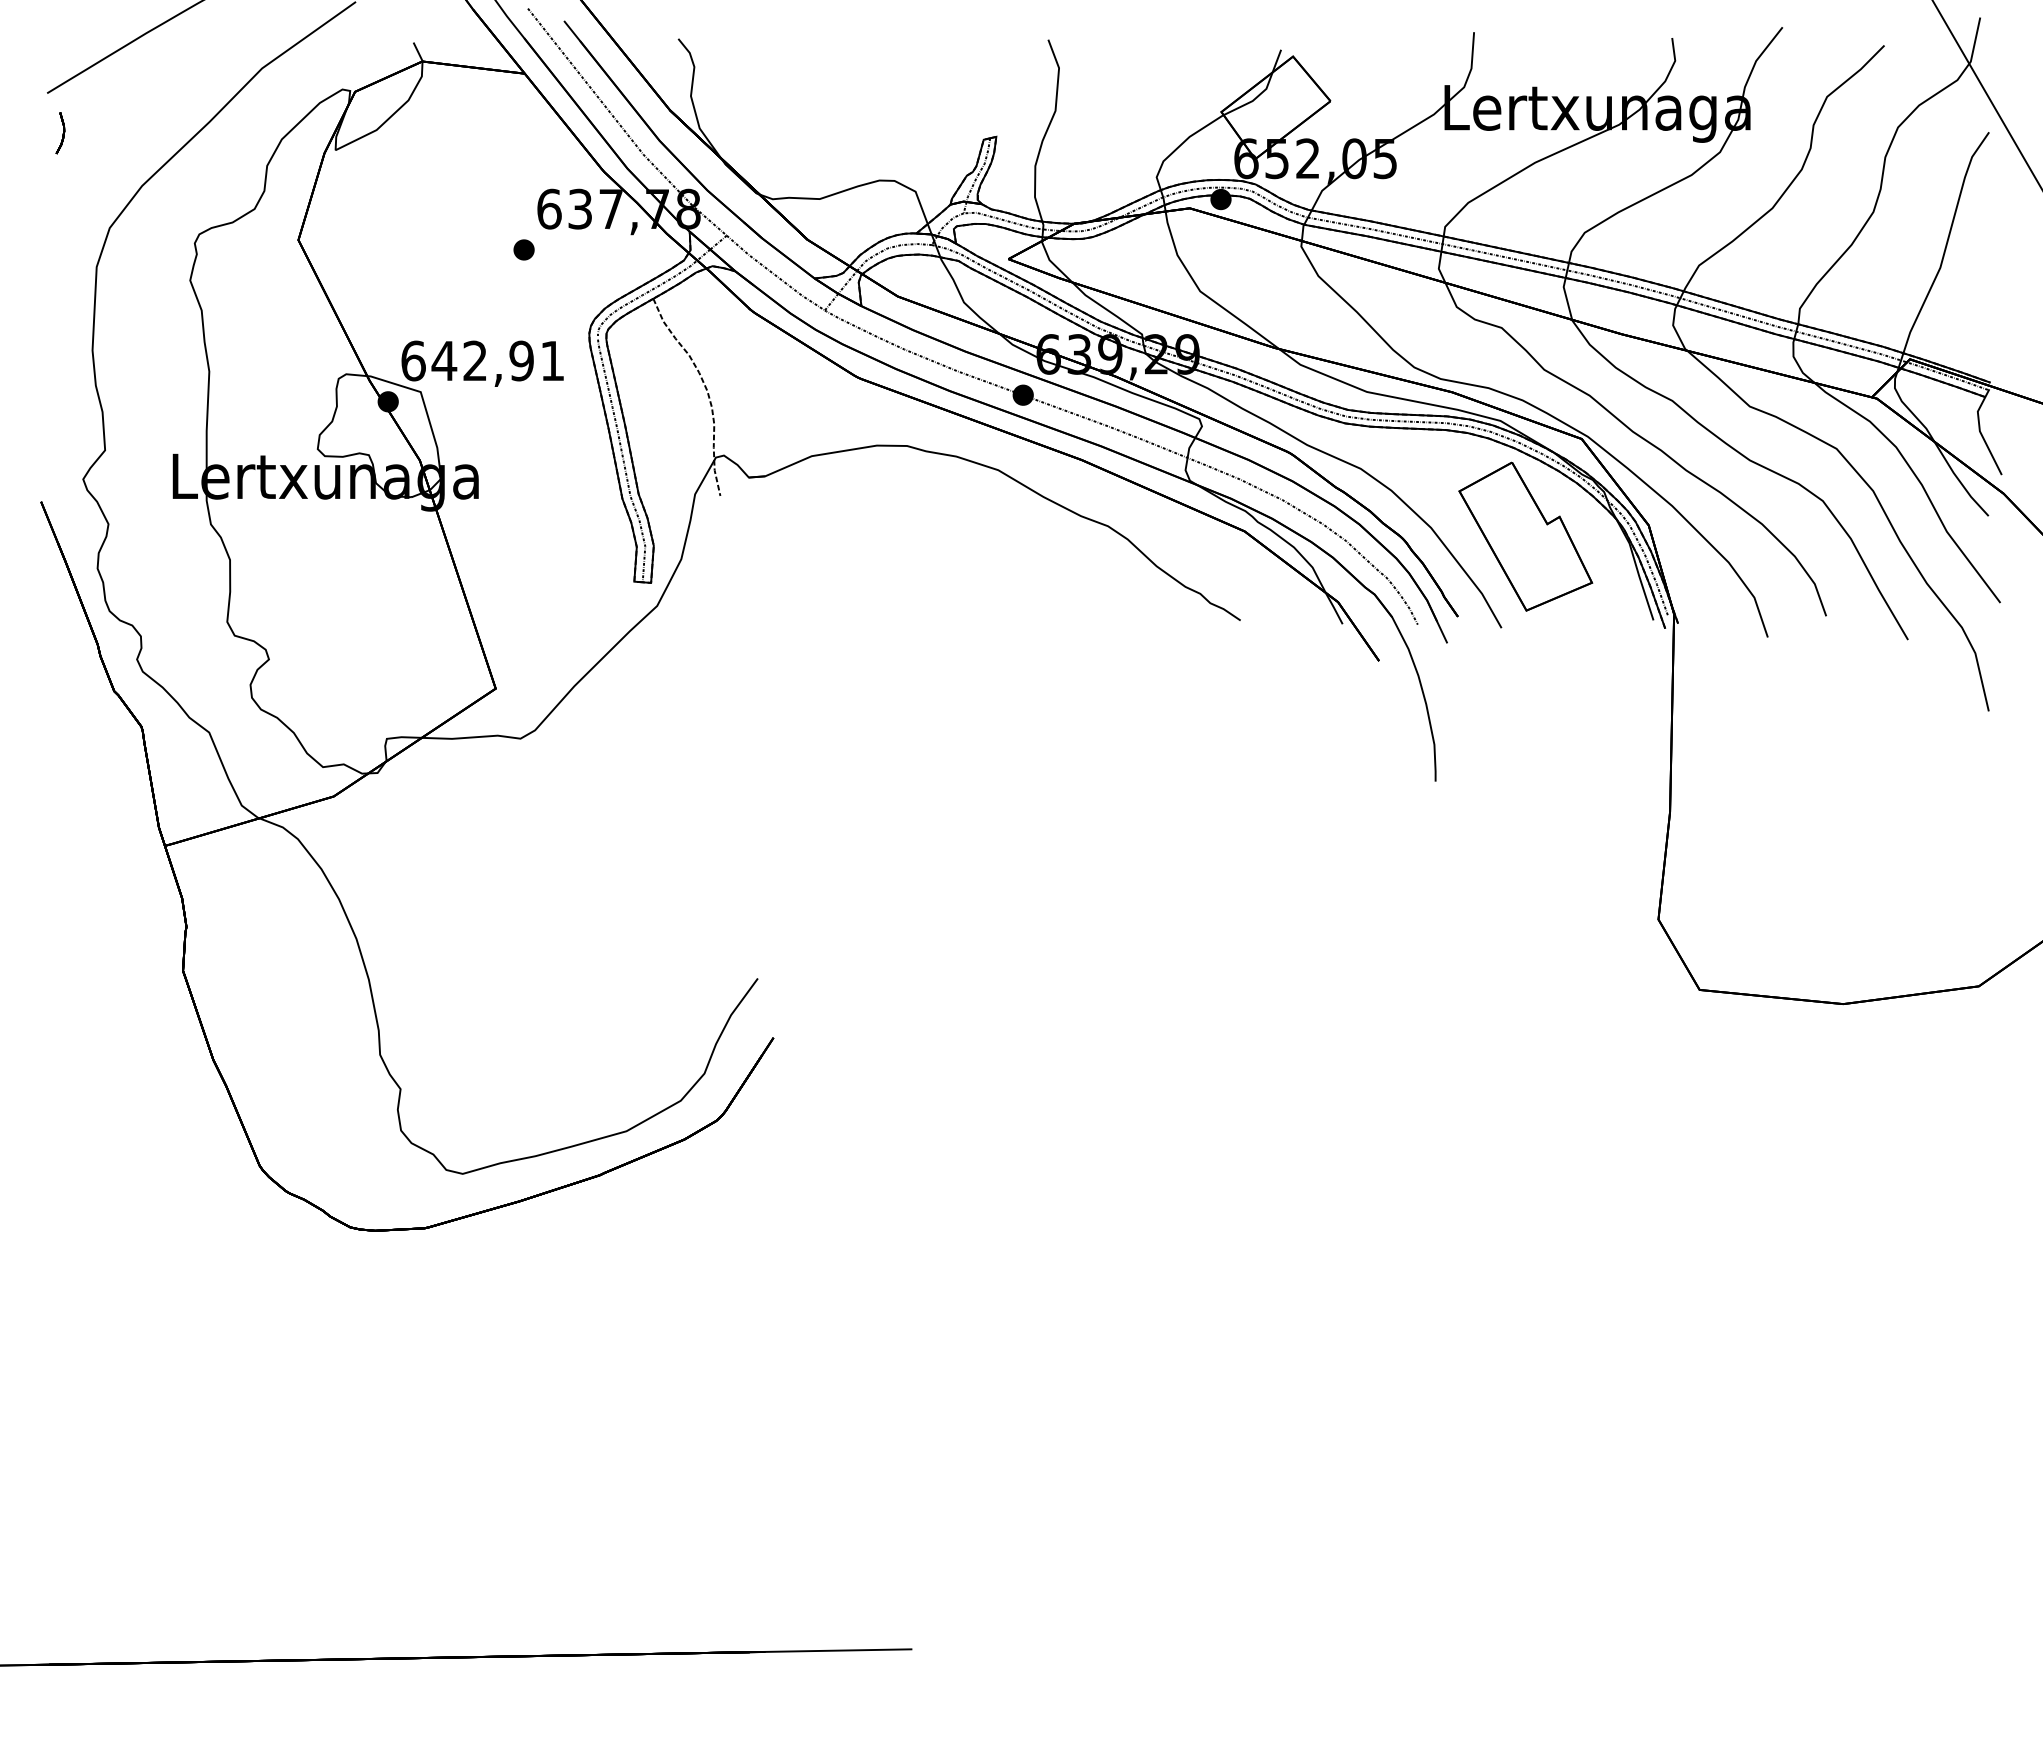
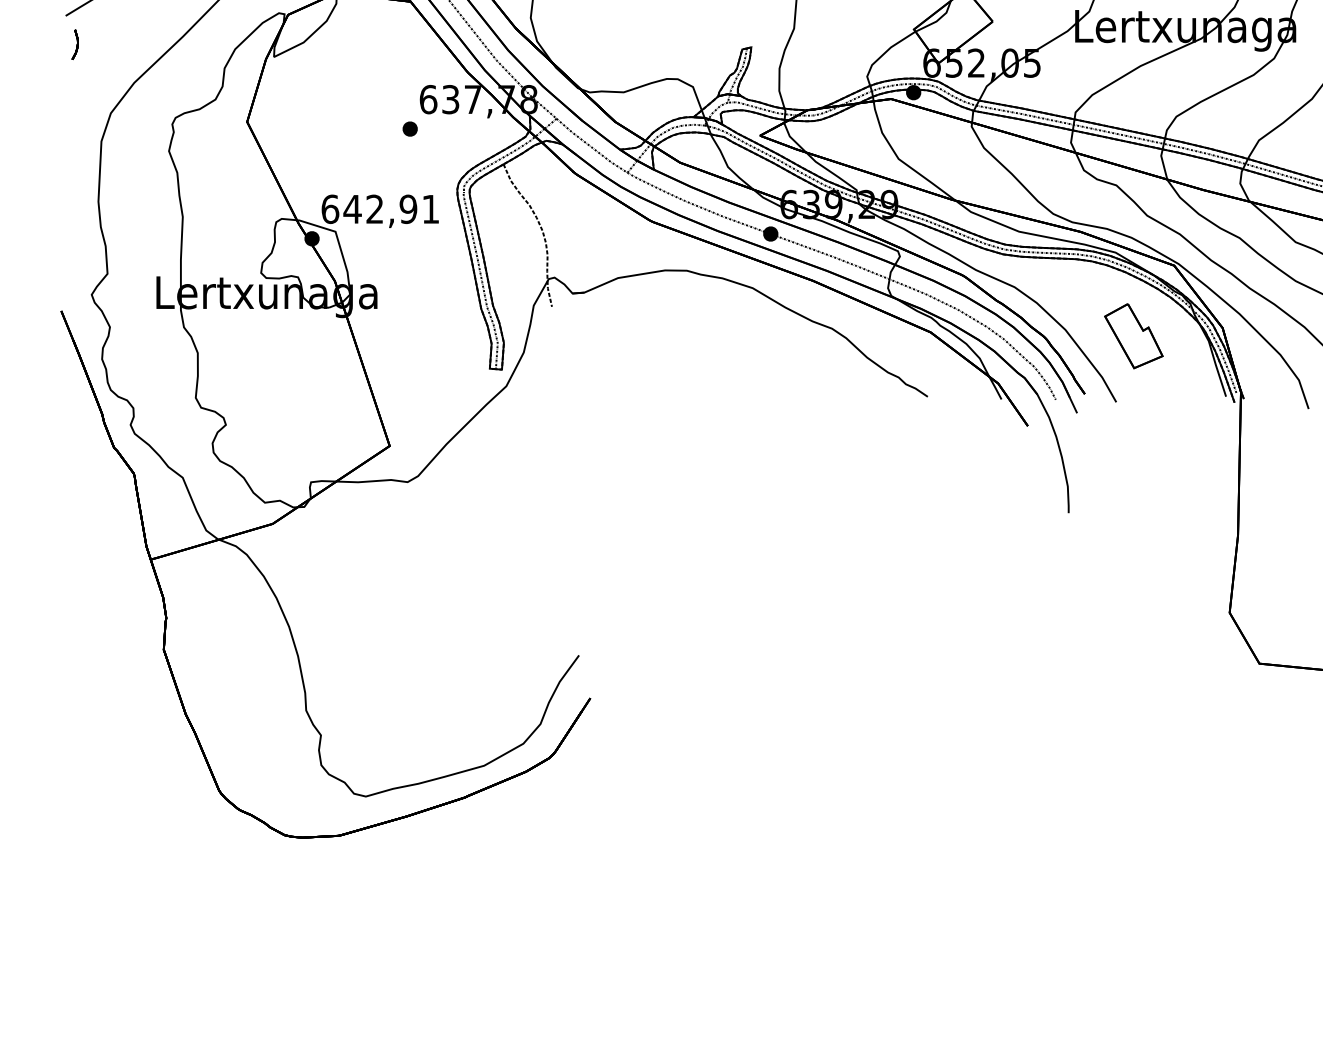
part: (1525, 536) -> (1133, 336), size x0.6

